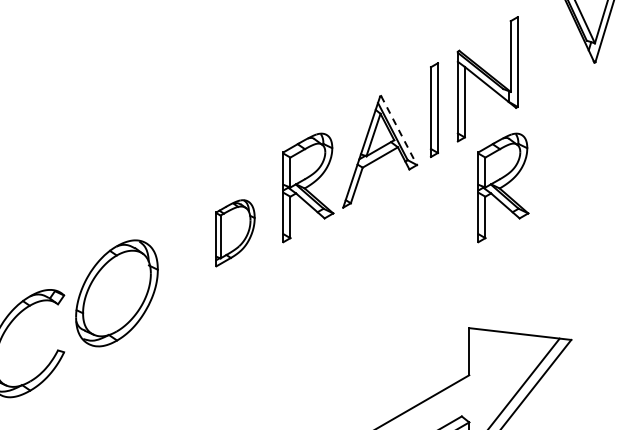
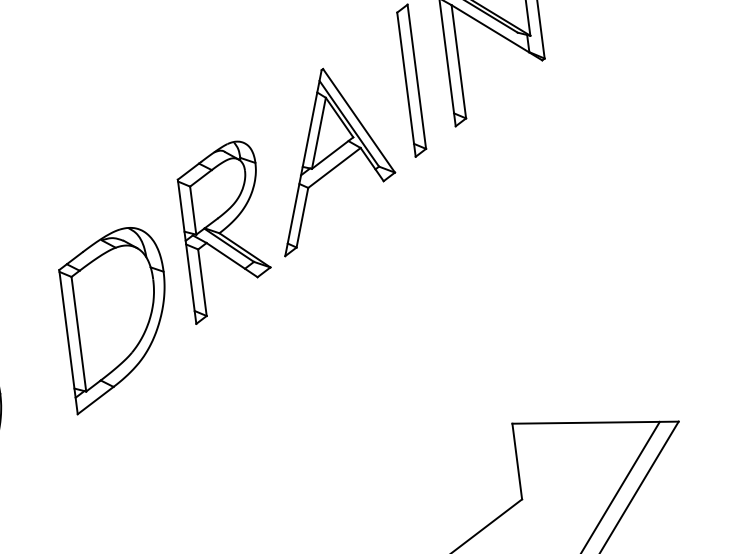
line: (399, 130) -> (359, 120), dashed -> solid
part: (503, 187) -> (538, 190), removed
part: (235, 233) -> (117, 319), size x1.67

